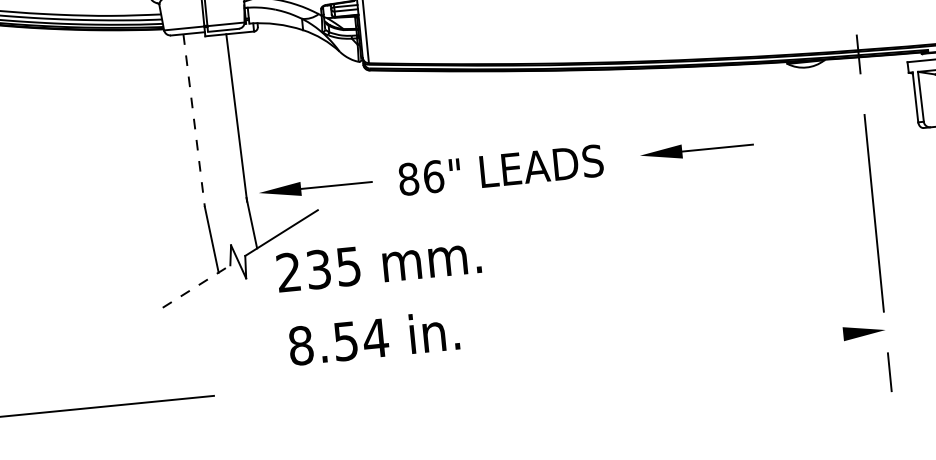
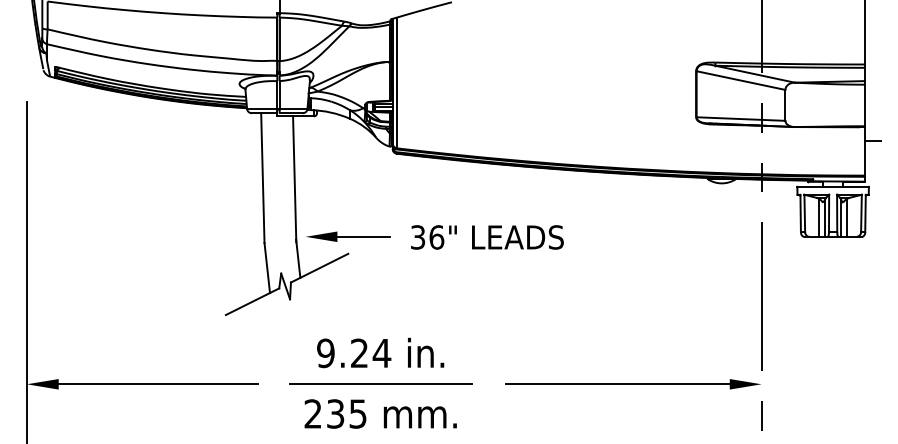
line: (193, 121) -> (262, 178), dashed -> solid
part: (697, 149) -> (634, 236), removed
text: (407, 179) -> (417, 237), 86" -> 36"
text: (378, 262) -> (380, 413), moved
line: (196, 286) -> (252, 301), dashed -> solid
text: (323, 343) -> (342, 353), 8.54 -> 9.24
line: (693, 349) -> (617, 384), added
line: (379, 379) -> (381, 384), added

